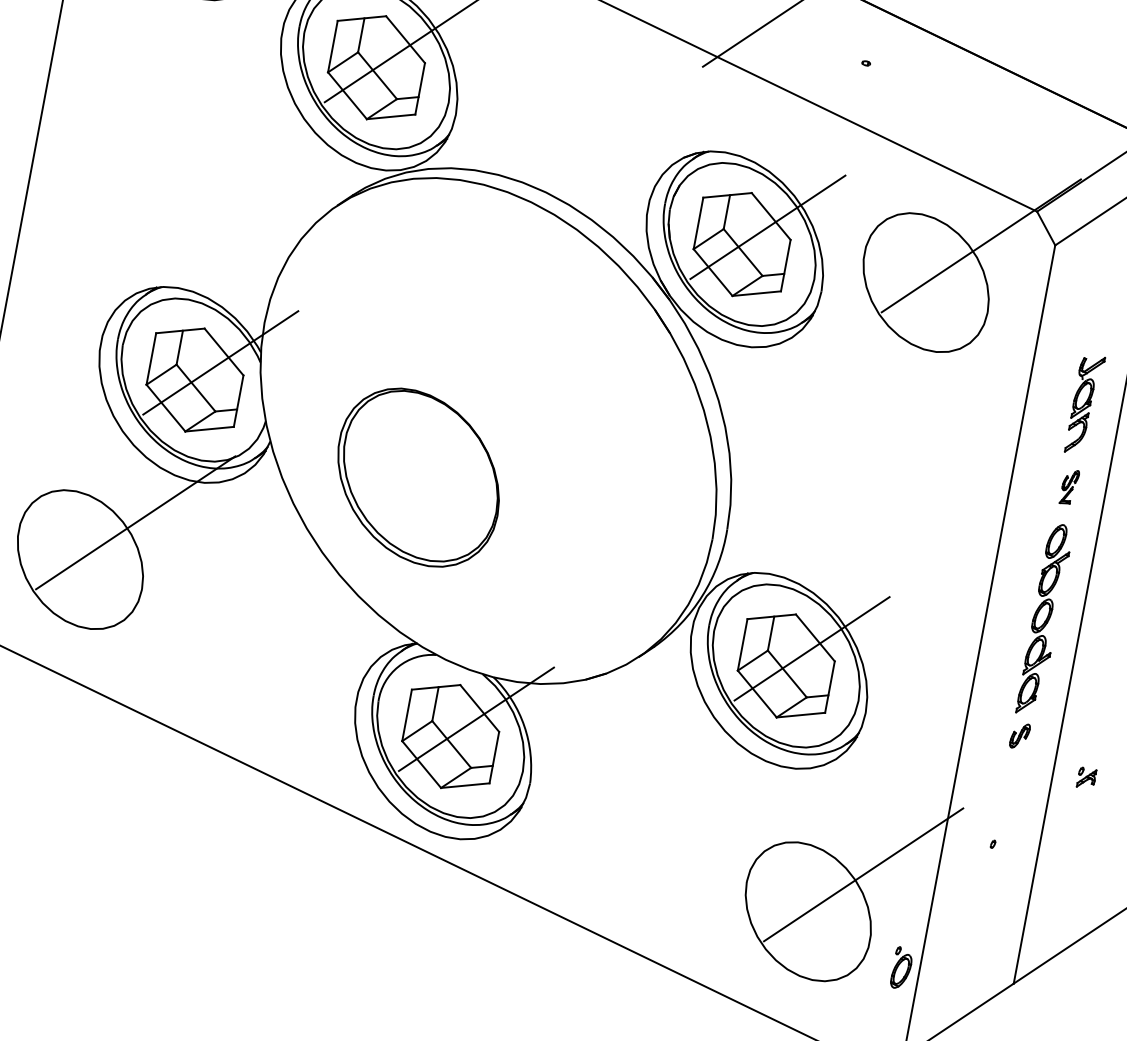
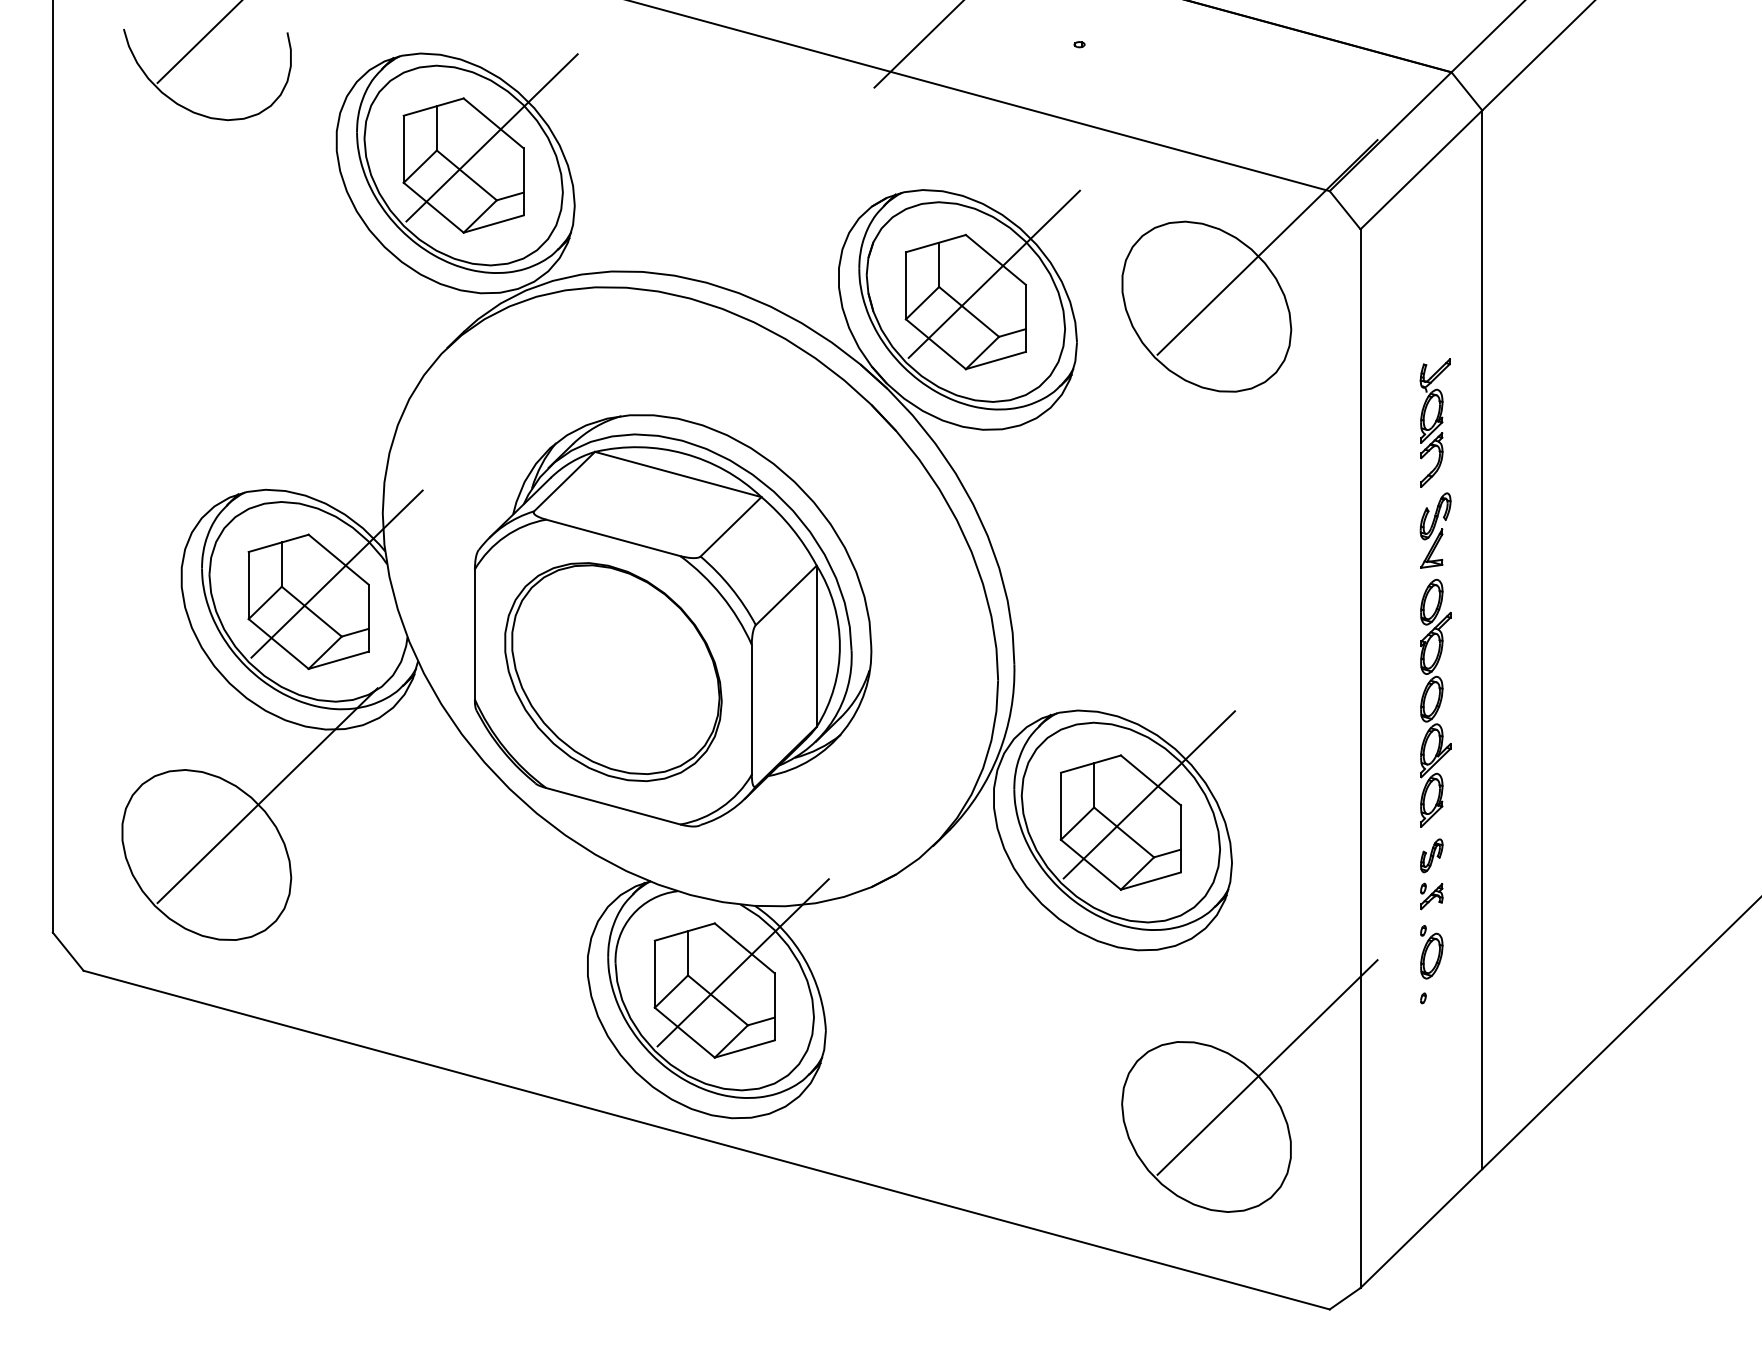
part: (472, 446) -> (673, 620), added
part: (1069, 487) -> (1435, 530), size x1.67
part: (1086, 778) -> (1431, 896), moved
part: (901, 968) -> (1431, 952), moved

